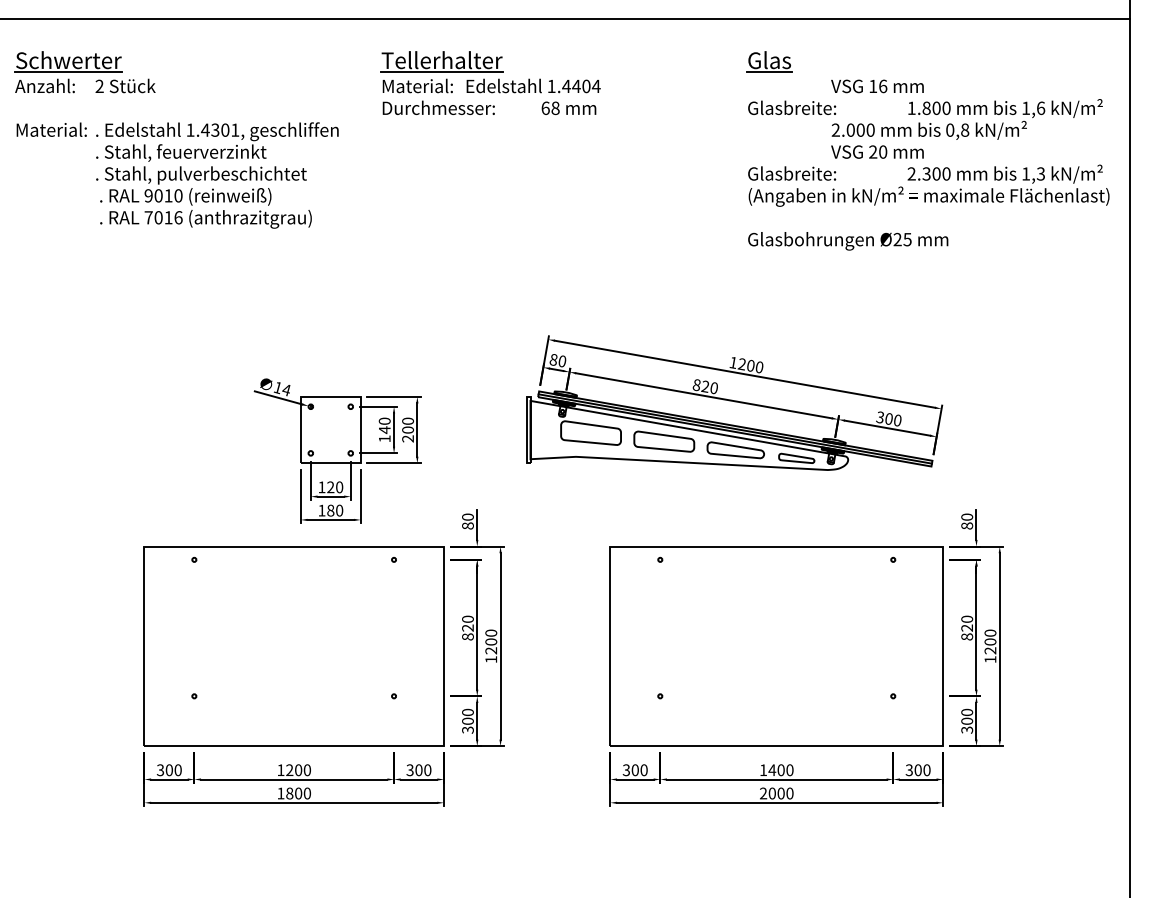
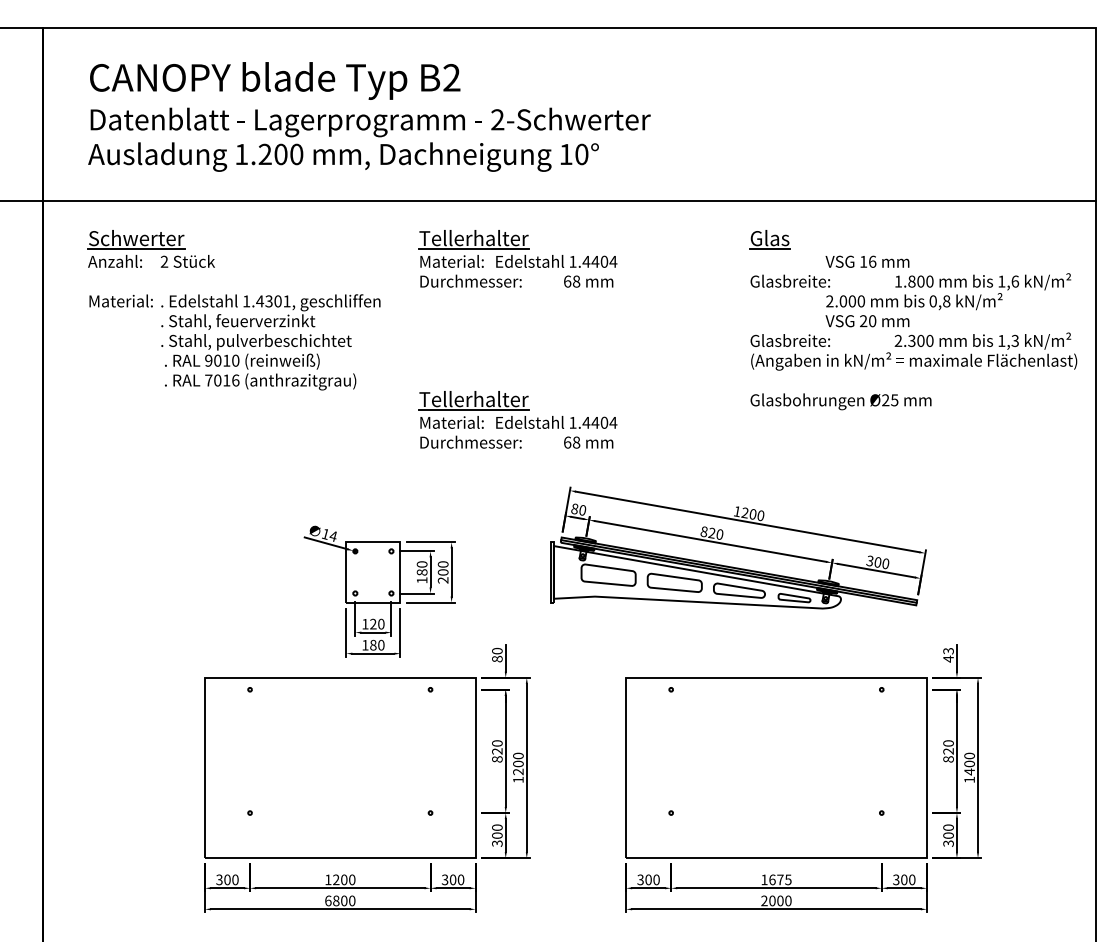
part: (490, 260) -> (517, 419), added
text: (384, 430) -> (421, 572), 140 -> 180
text: (967, 520) -> (948, 654), 80 -> 43
text: (990, 650) -> (969, 771), 1200 -> 1400
text: (780, 769) -> (779, 879), 1400 -> 1675
text: (281, 793) -> (328, 900), 1800 -> 6800

